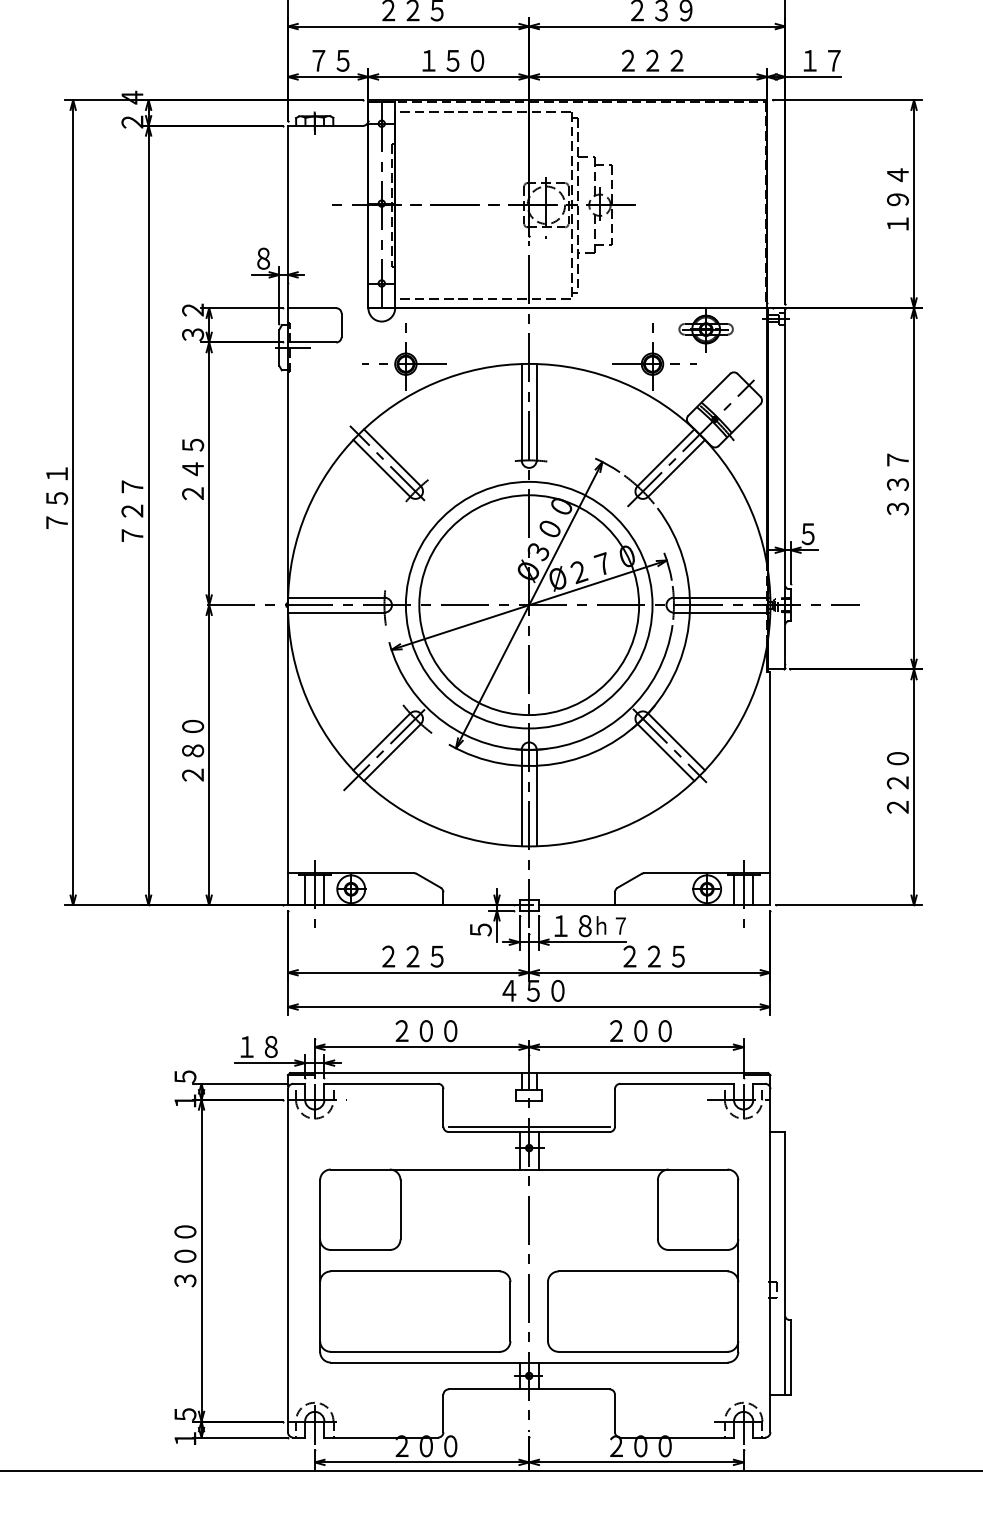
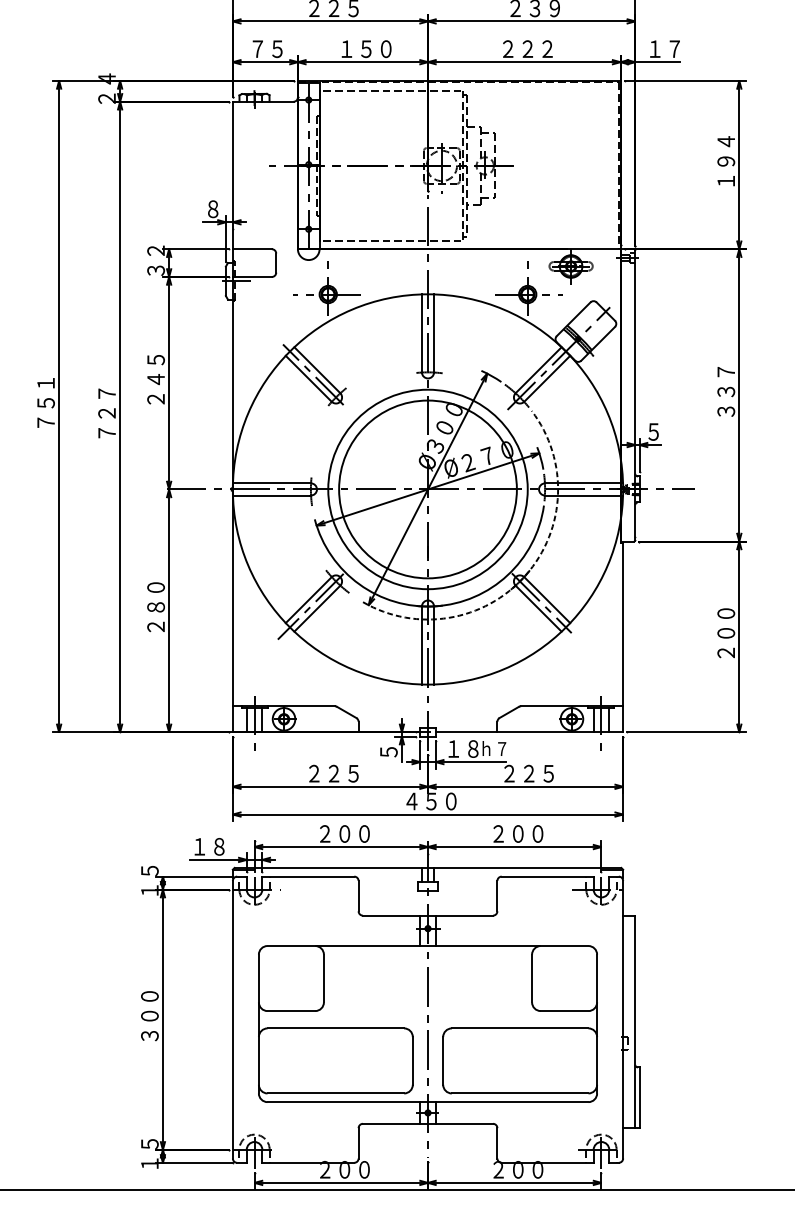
arc: (649, 711) -> (525, 575), solid -> dashed
text: (897, 782) -> (725, 632), ２２０ -> ２００
line: (528, 1126) -> (427, 911), removed

